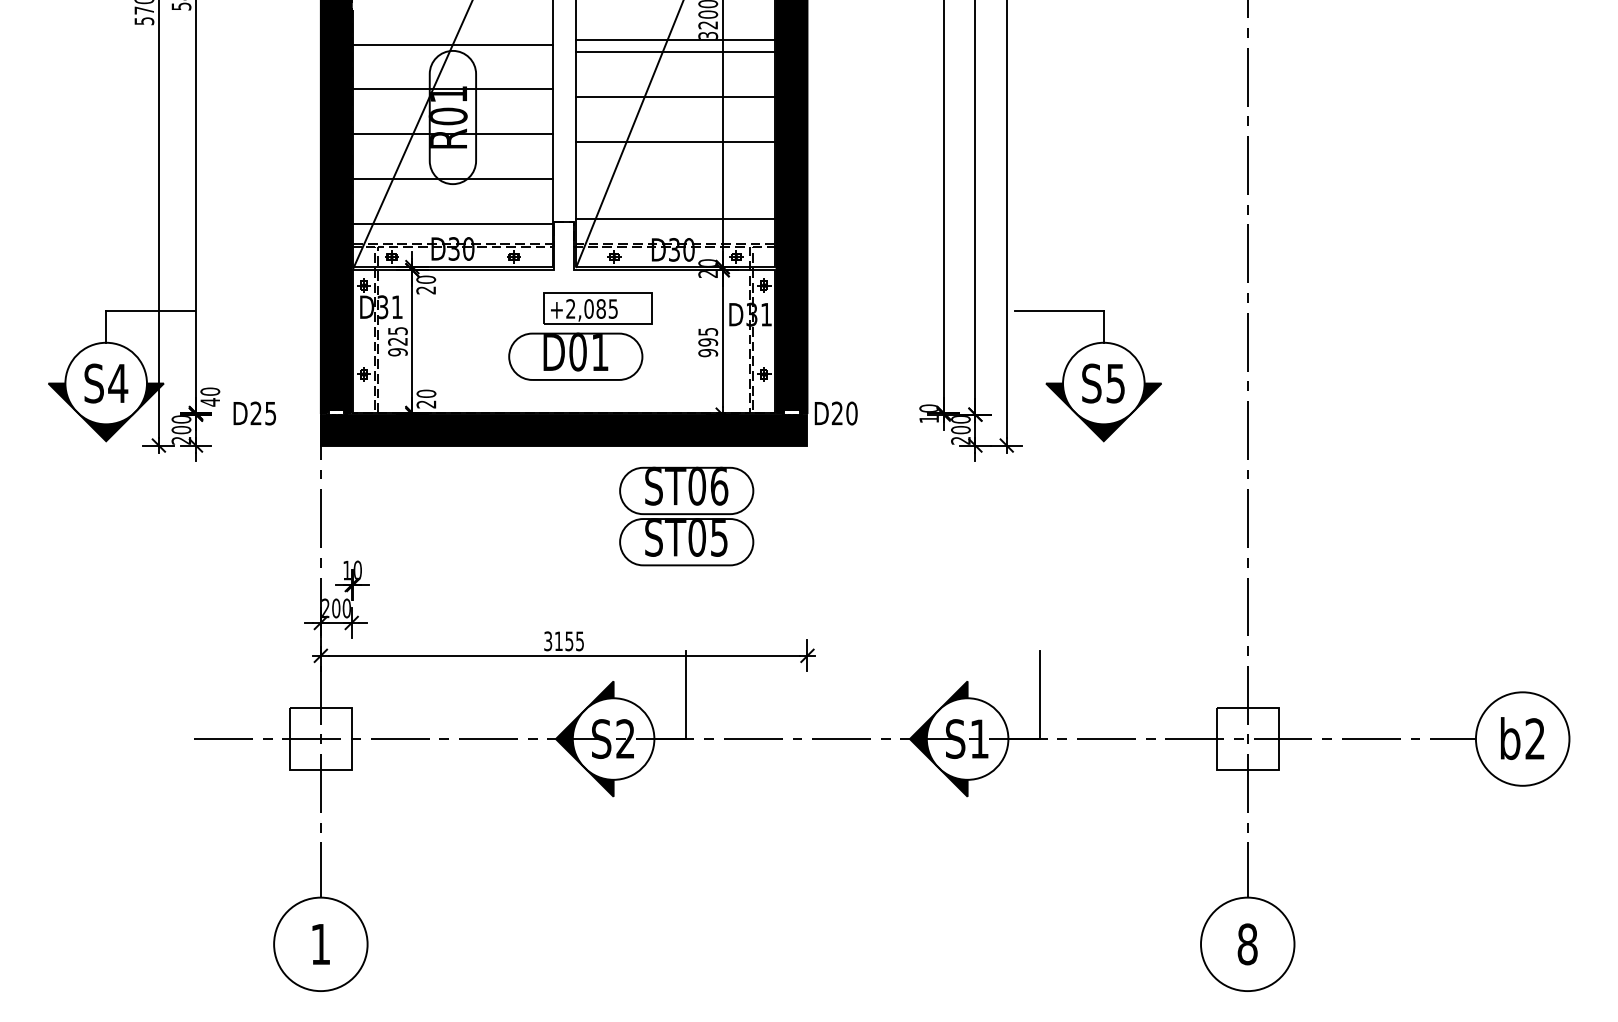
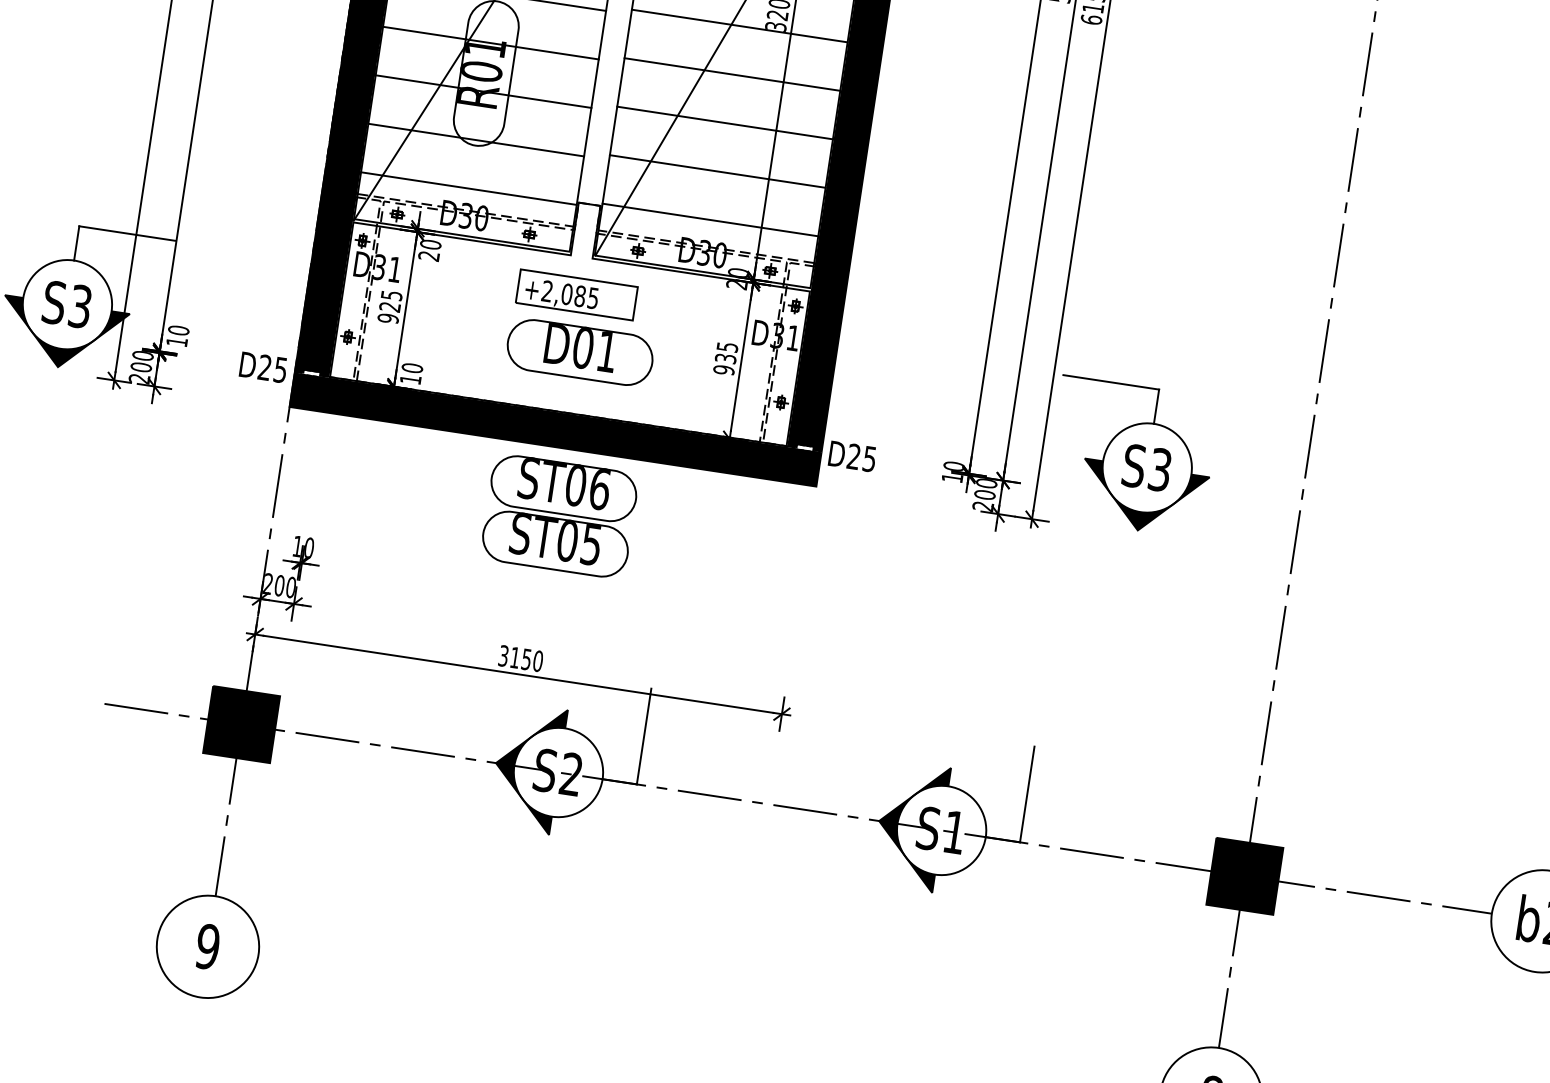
line: (675, 51) -> (732, 74), moved
line: (675, 96) -> (725, 122), moved
line: (675, 142) -> (717, 171), moved
part: (597, 308) -> (576, 295), moved
text: (707, 342) -> (725, 358), 995 -> 935
text: (1115, 382) -> (1160, 468), S5 -> S3
text: (118, 383) -> (80, 306), S4 -> S3
text: (209, 402) -> (176, 342), 40 -> 10
text: (425, 404) -> (409, 379), 20 -> 10
text: (254, 413) -> (263, 367), moved
text: (851, 413) -> (869, 459), D20 -> D25
part: (686, 516) -> (559, 516), moved
text: (579, 641) -> (537, 661), 3155 -> 3150
fill: (320, 738) -> (241, 723), added
fill: (1247, 738) -> (1244, 875), added
text: (320, 944) -> (207, 946), 1 -> 9

